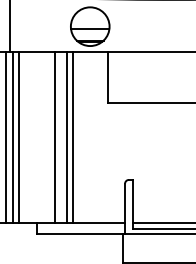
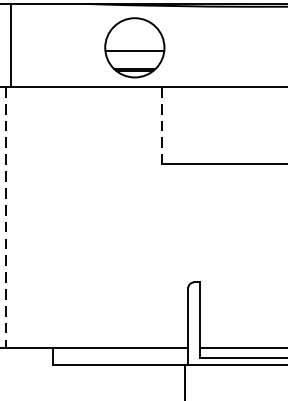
line: (107, 77) -> (161, 125), solid -> dashed
line: (5, 137) -> (5, 217), solid -> dashed
line: (13, 137) -> (17, 217), removed
line: (18, 137) -> (25, 217), removed
line: (55, 137) -> (81, 217), removed
line: (67, 137) -> (100, 217), removed
line: (72, 137) -> (107, 217), removed

